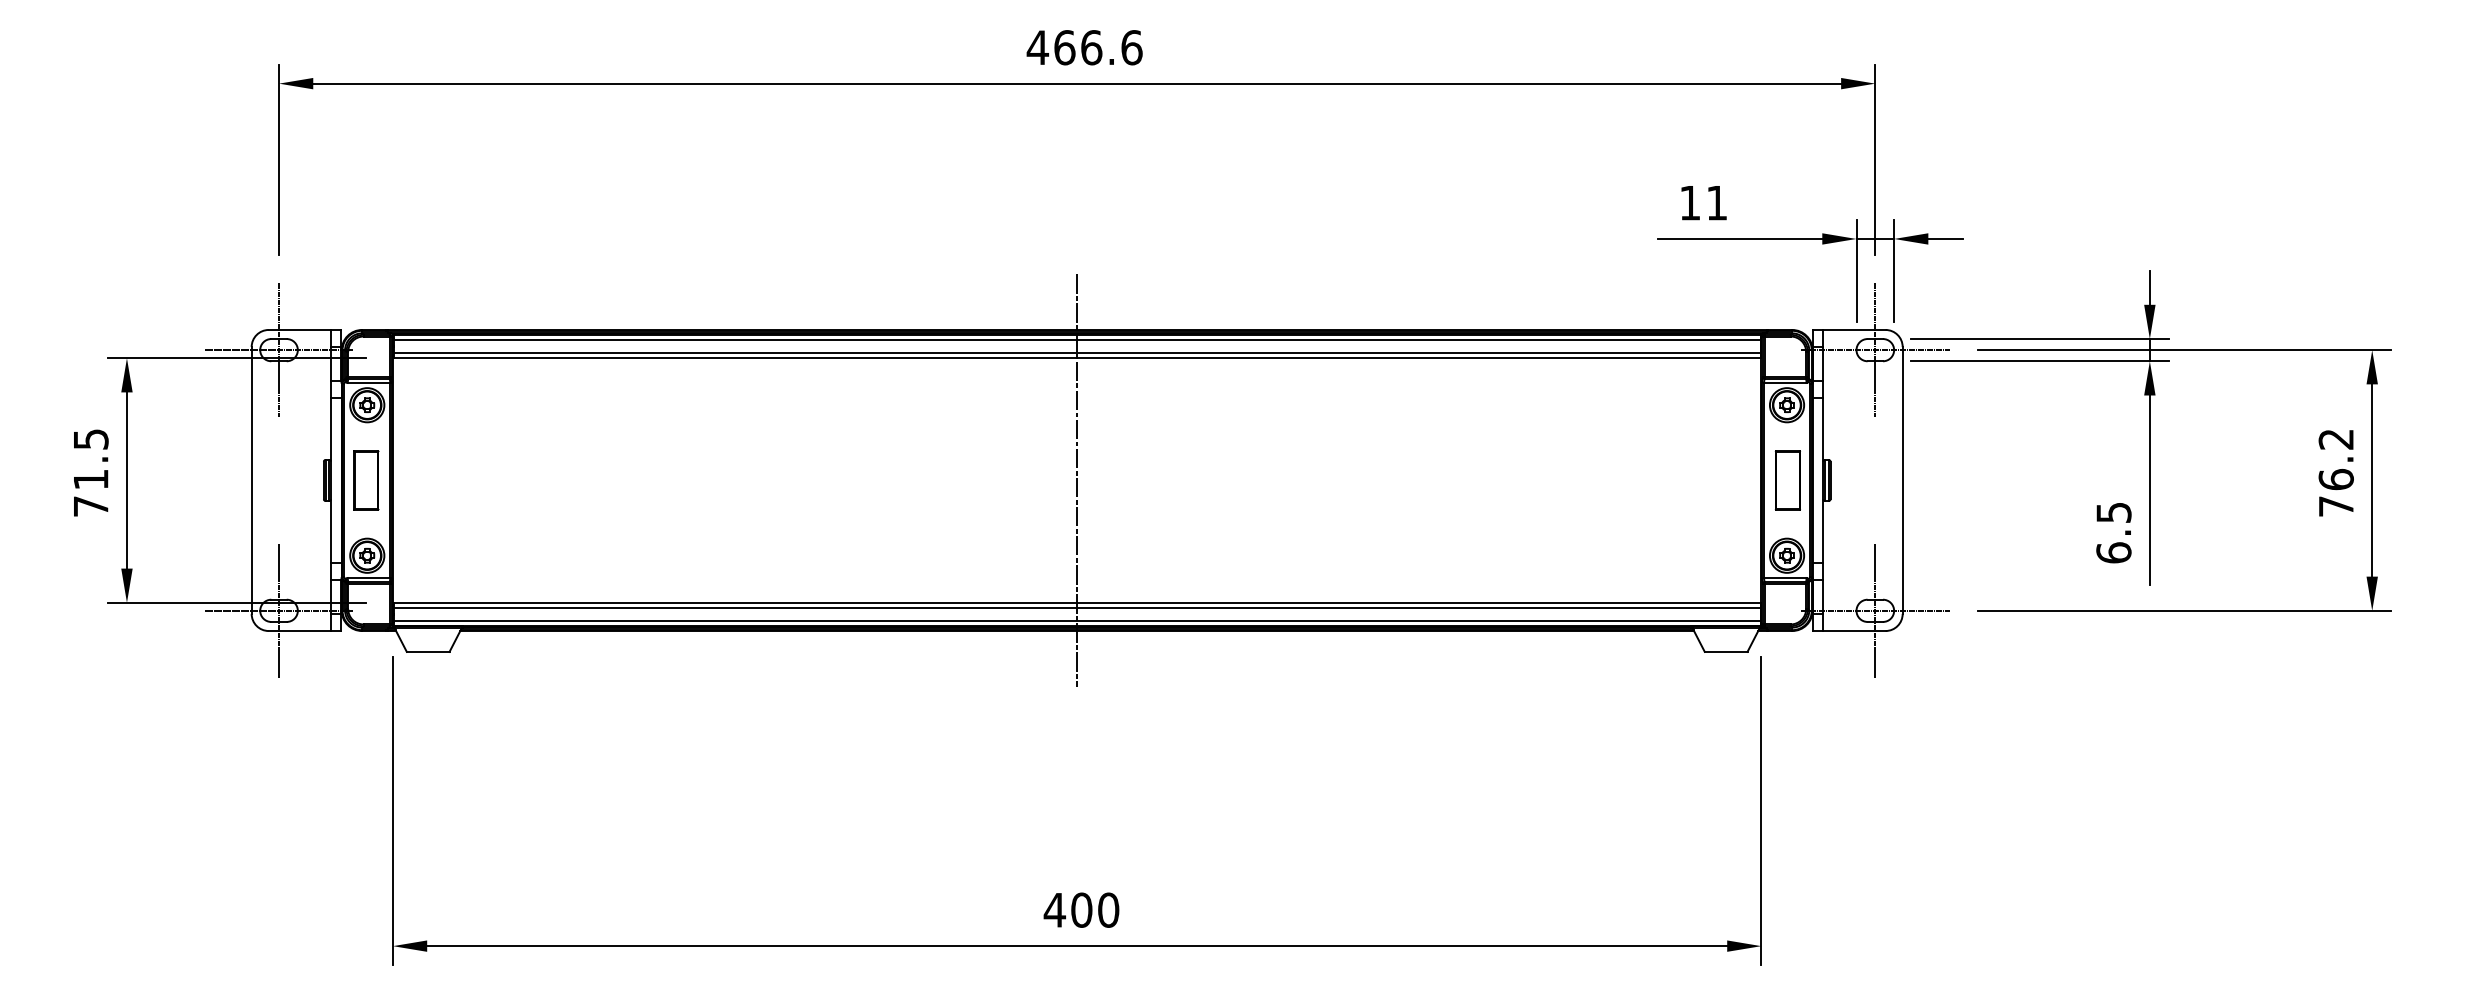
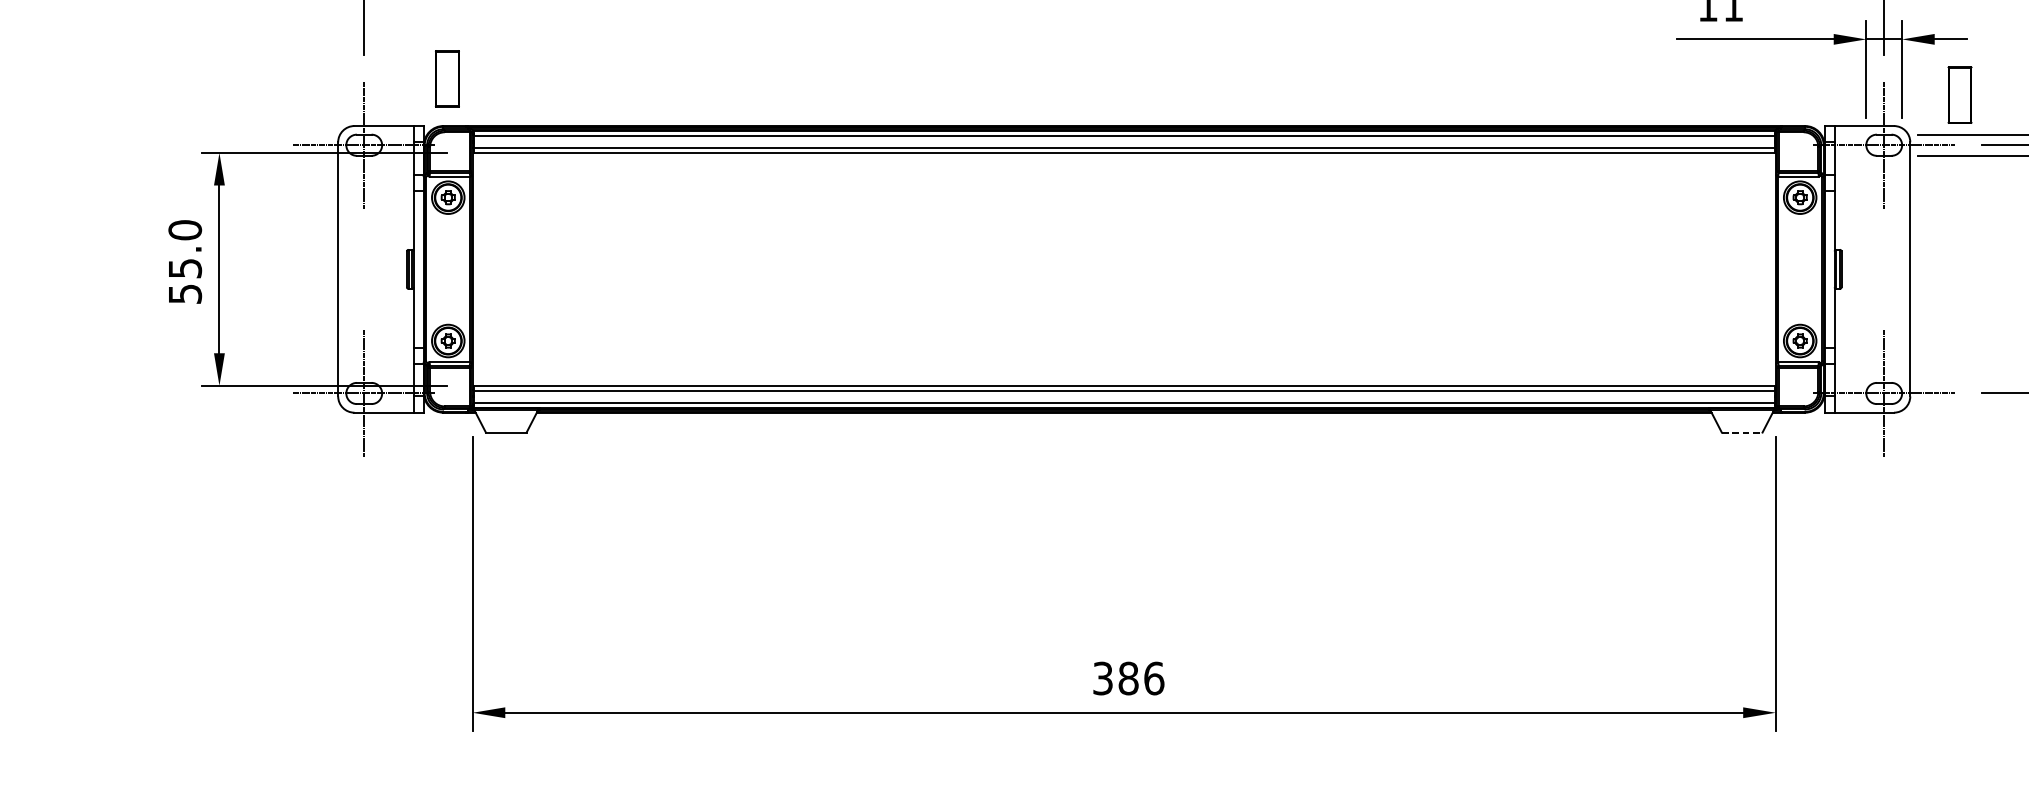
text: (90, 472) -> (184, 261), 71.5 -> 55.0
part: (366, 480) -> (447, 78), moved
line: (1077, 480) -> (1124, 269), removed
part: (1787, 480) -> (1959, 95), moved
line: (1726, 651) -> (1742, 432), solid -> dashed
text: (1081, 909) -> (1128, 677), 400 -> 386

